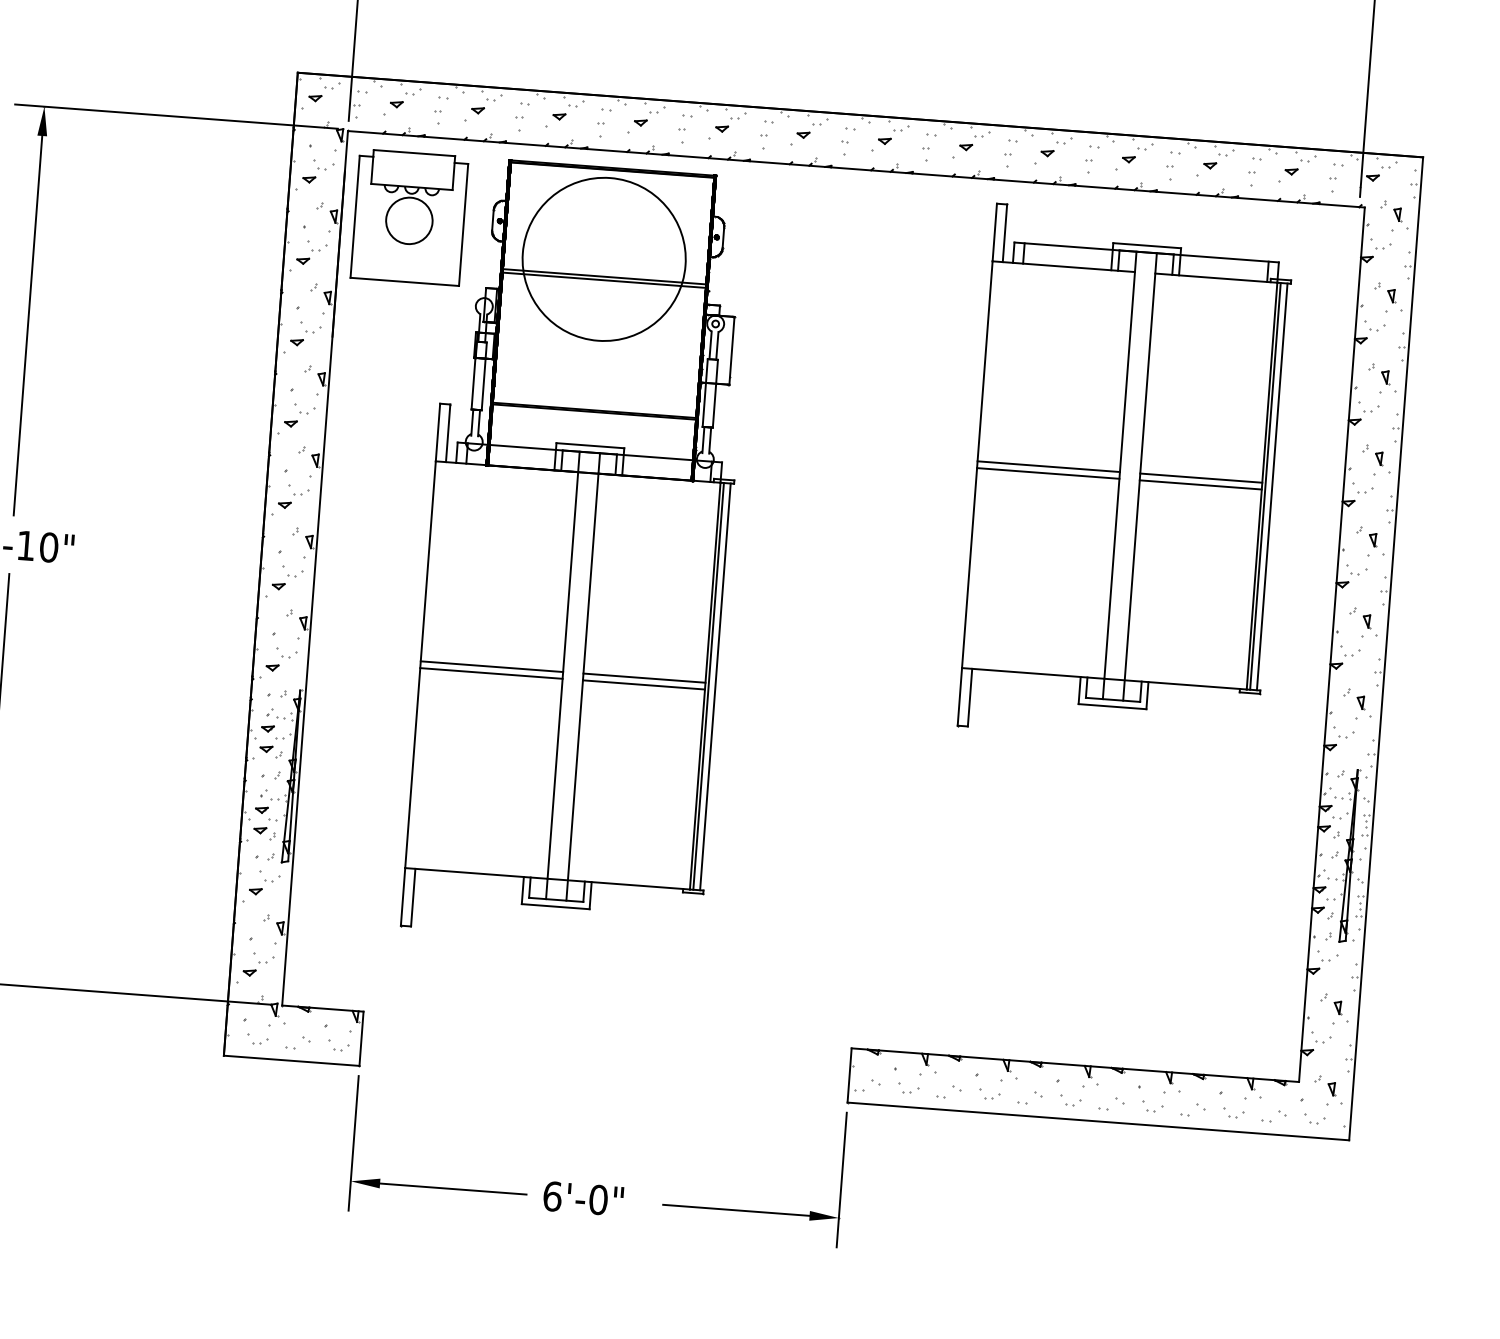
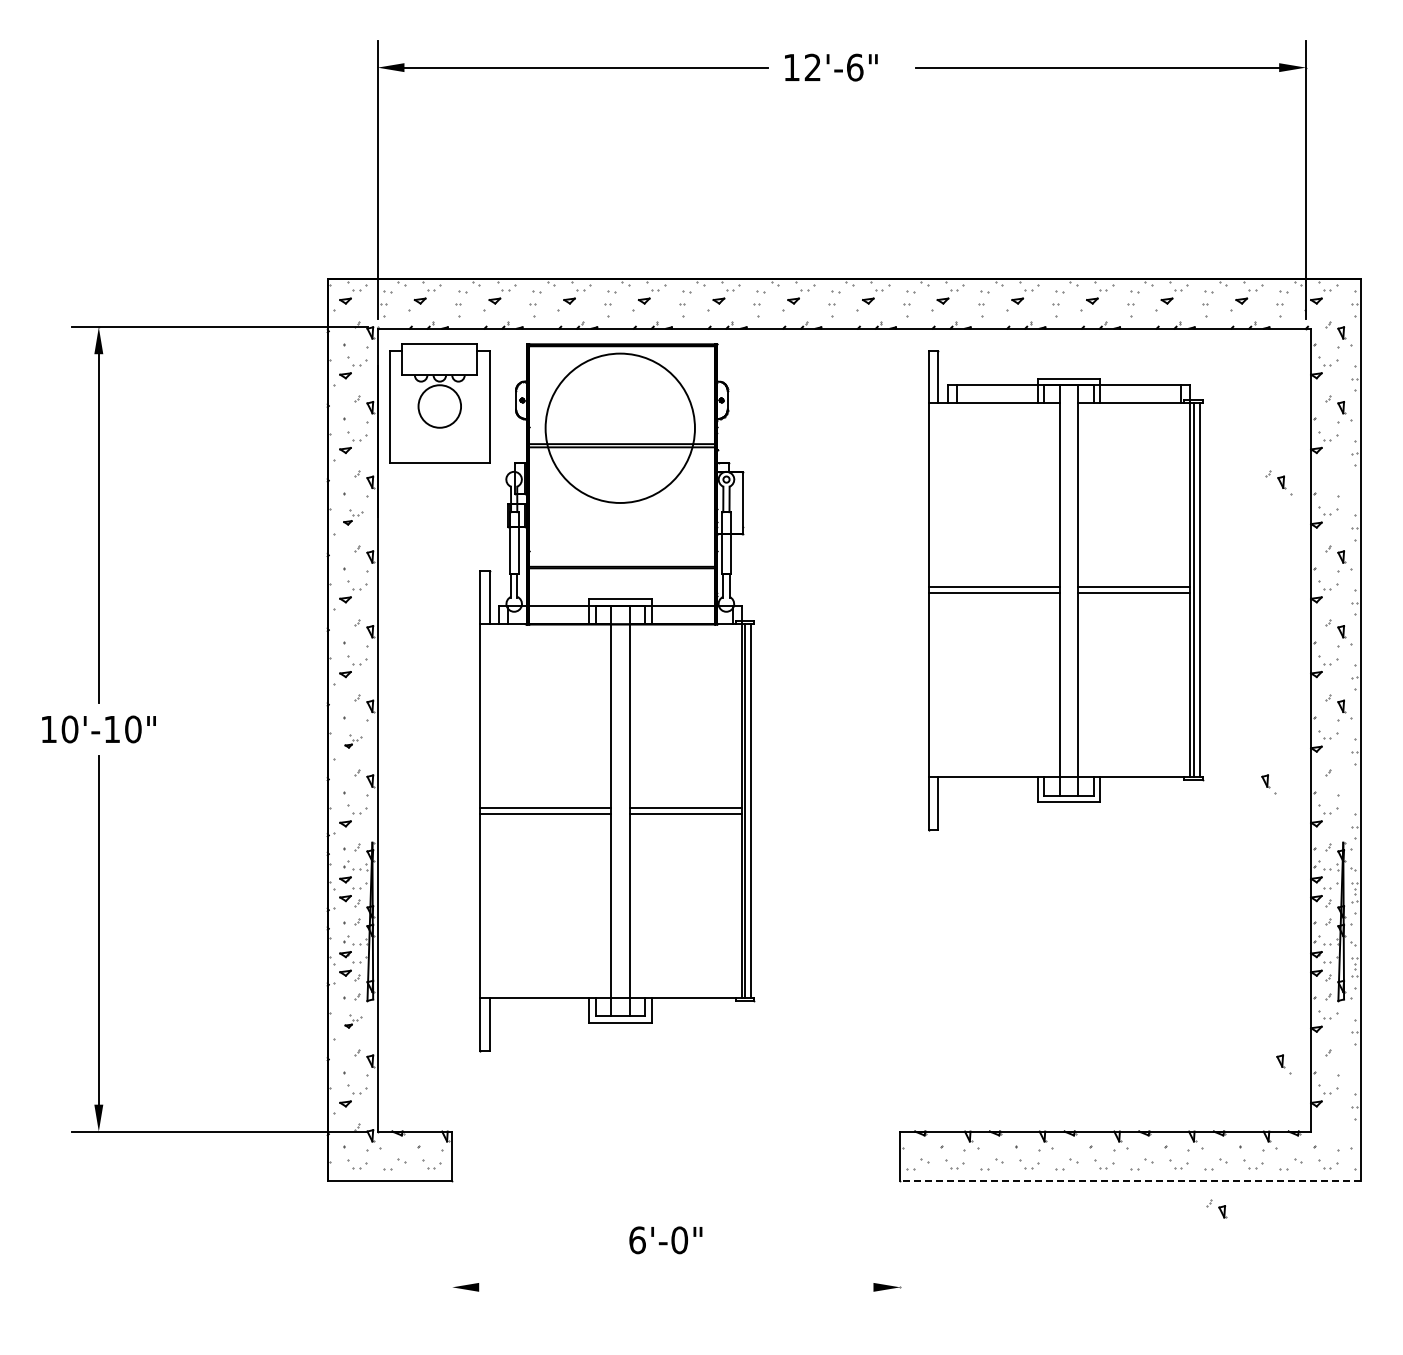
part: (306, 334) -> (353, 517), size x0.7
part: (1382, 377) -> (1278, 482), moved
part: (1127, 476) -> (1066, 590), moved
part: (287, 578) -> (353, 741), size x0.6
part: (1363, 706) -> (1268, 784), moved
part: (264, 883) -> (353, 1021), size x0.6
part: (1340, 1011) -> (1283, 1064), moved
part: (1325, 1085) -> (1216, 1208), moved
line: (1098, 1121) -> (1130, 1181), solid -> dashed
line: (353, 1143) -> (452, 1252), removed
line: (841, 1180) -> (900, 1252), removed
line: (453, 1189) -> (546, 1287), removed
text: (583, 1198) -> (665, 1240), moved
line: (736, 1210) -> (806, 1287), removed

